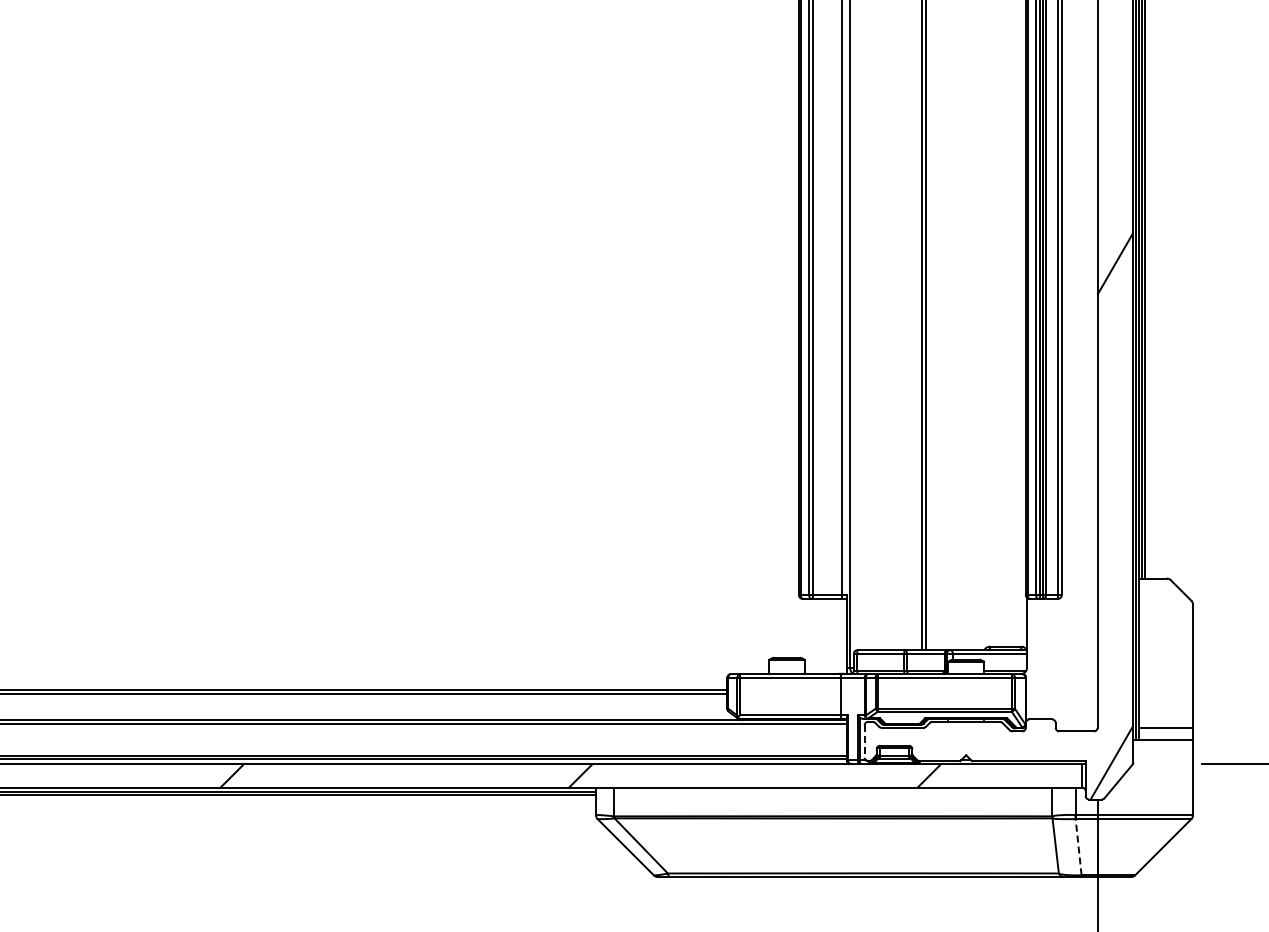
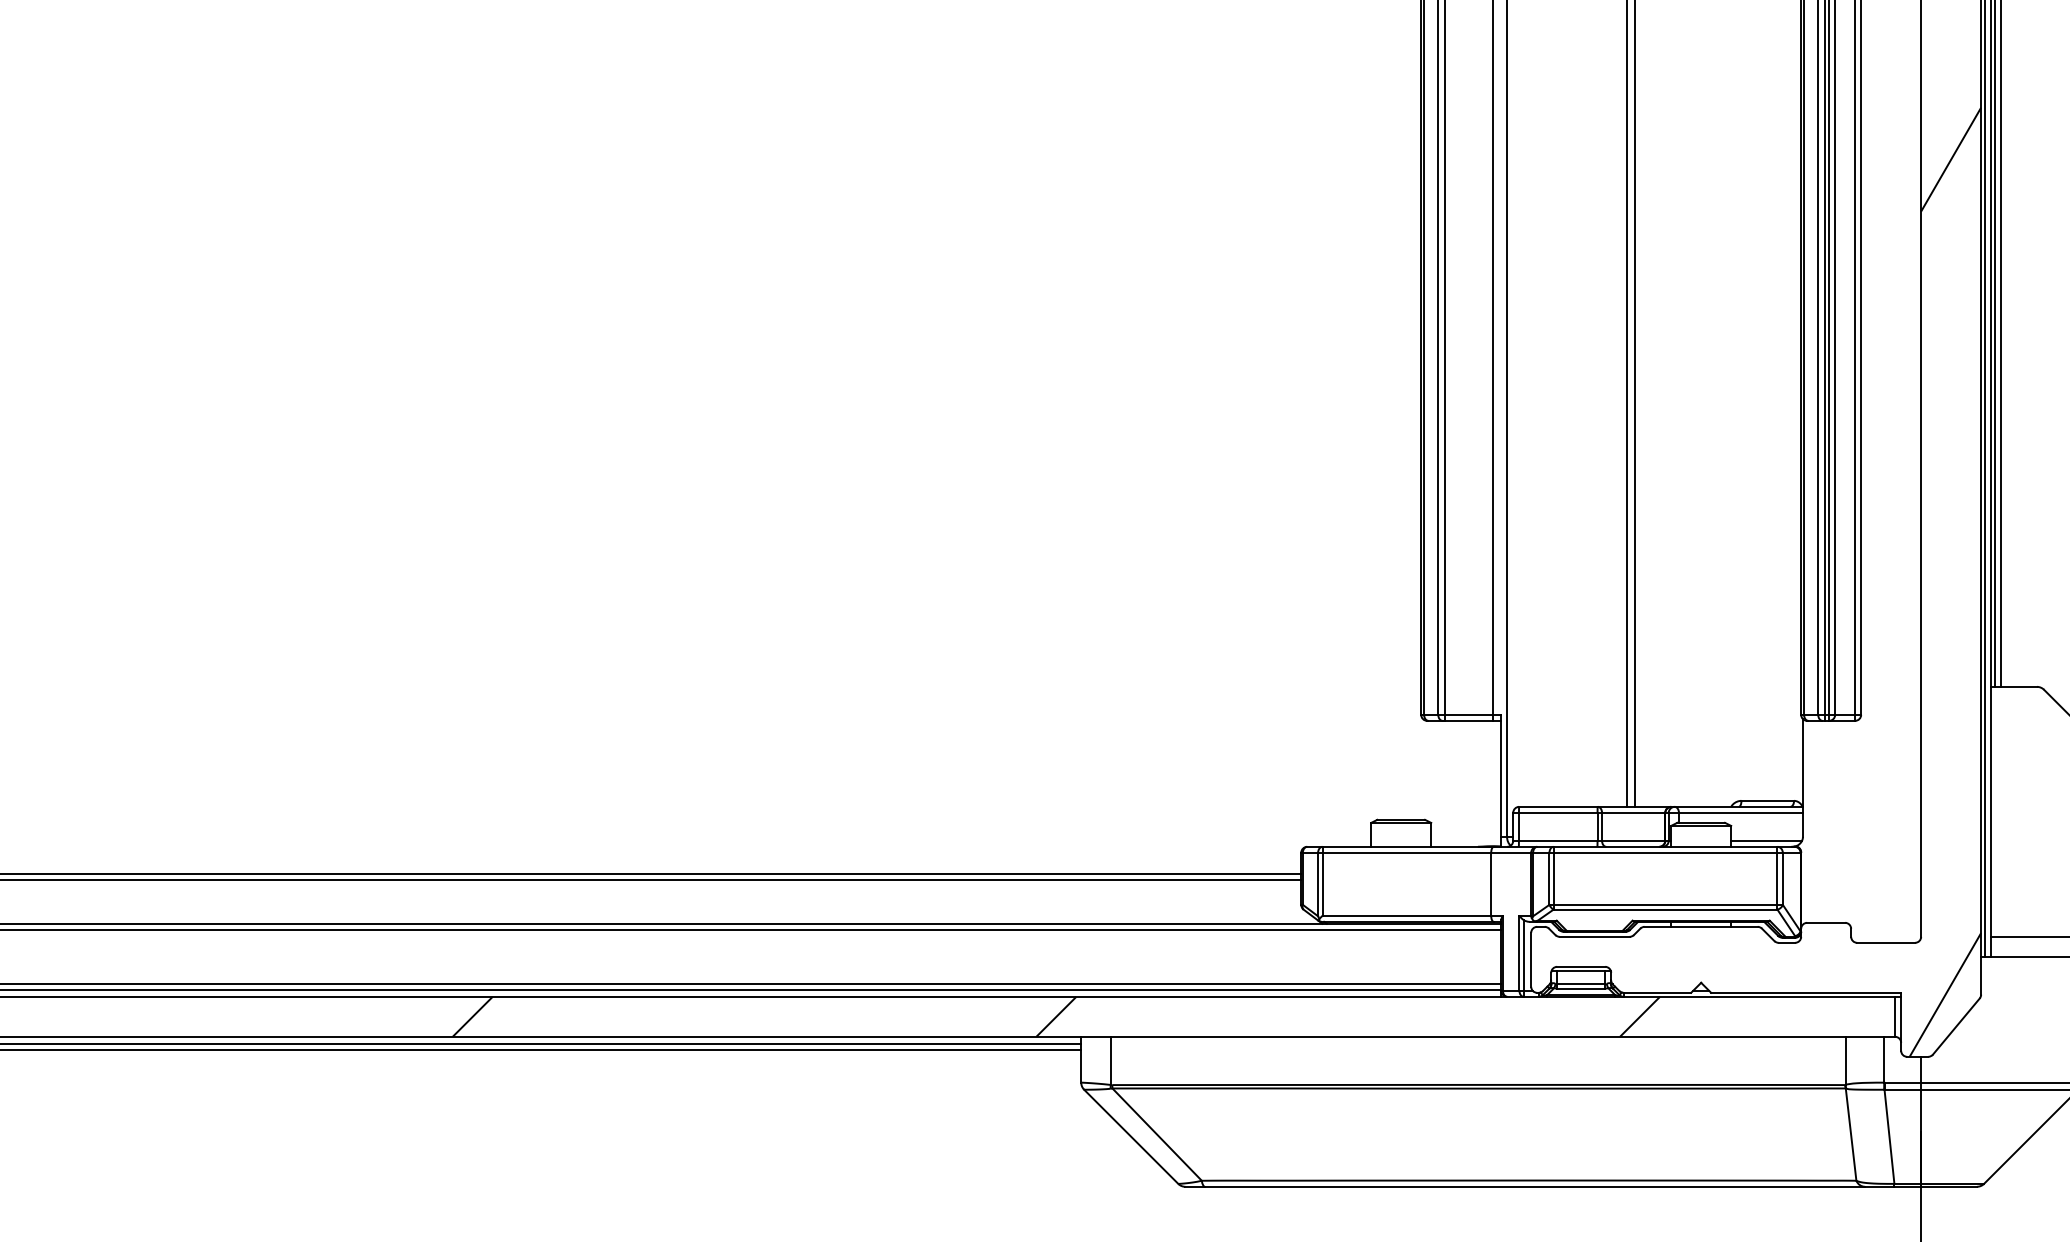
line: (864, 742) -> (1530, 961), dashed -> solid
line: (1078, 846) -> (1889, 1135), dashed -> solid

